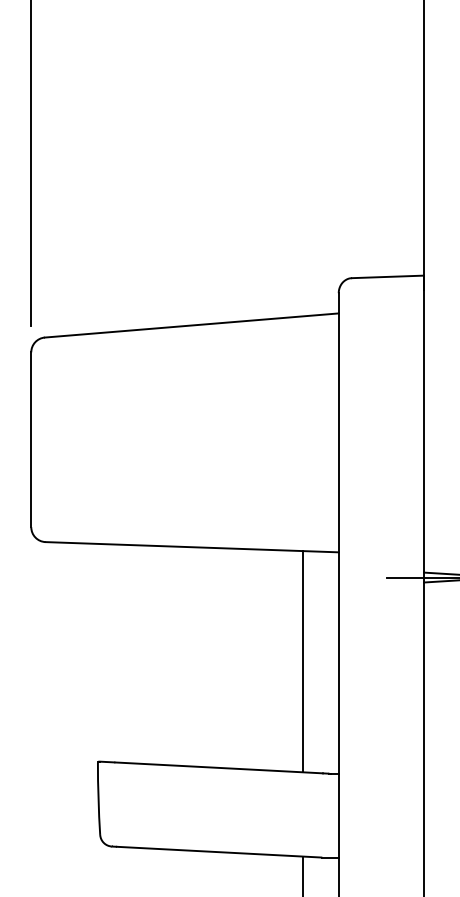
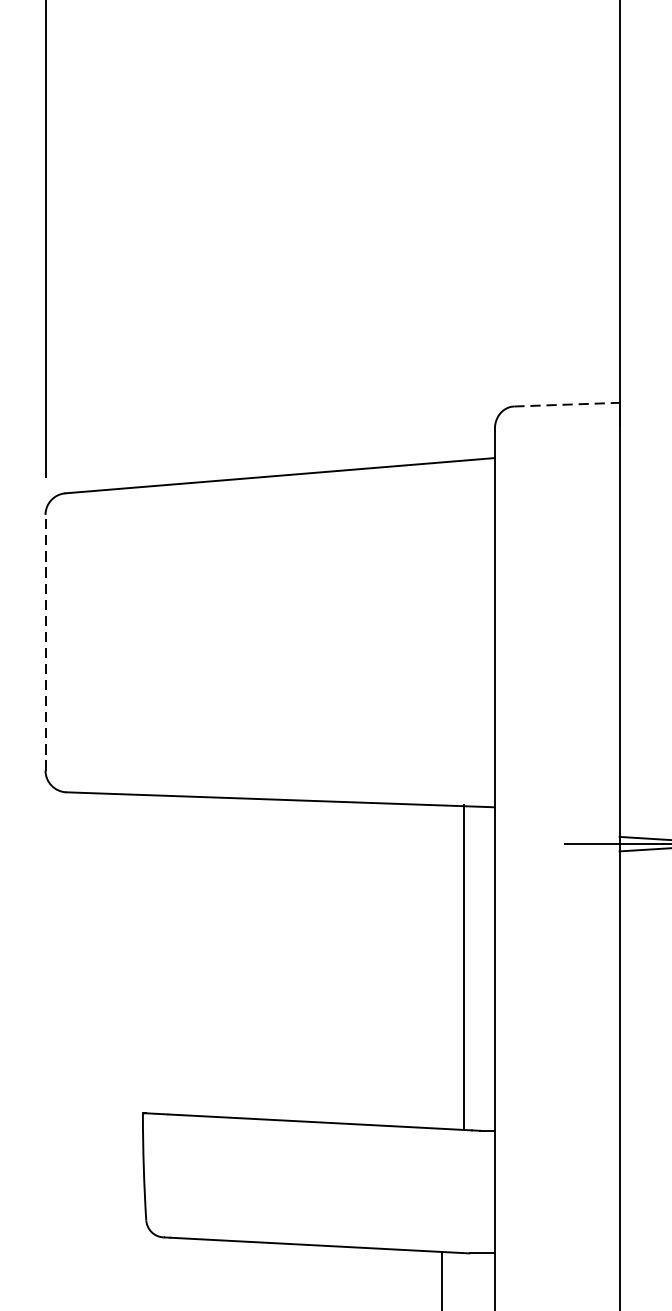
line: (388, 276) -> (567, 404), solid -> dashed
line: (31, 439) -> (45, 642), solid -> dashed
line: (302, 661) -> (463, 966), moved

